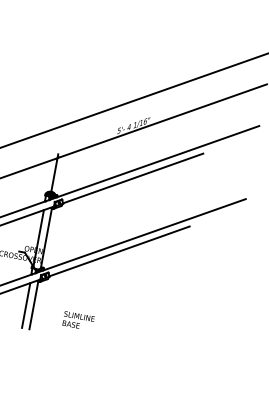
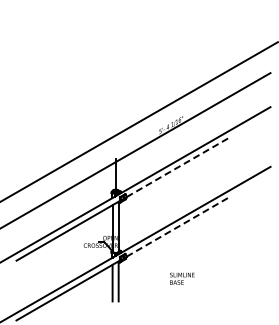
line: (133, 178) -> (178, 167), solid -> dashed
line: (119, 251) -> (178, 226), solid -> dashed
text: (78, 320) -> (182, 278), moved

